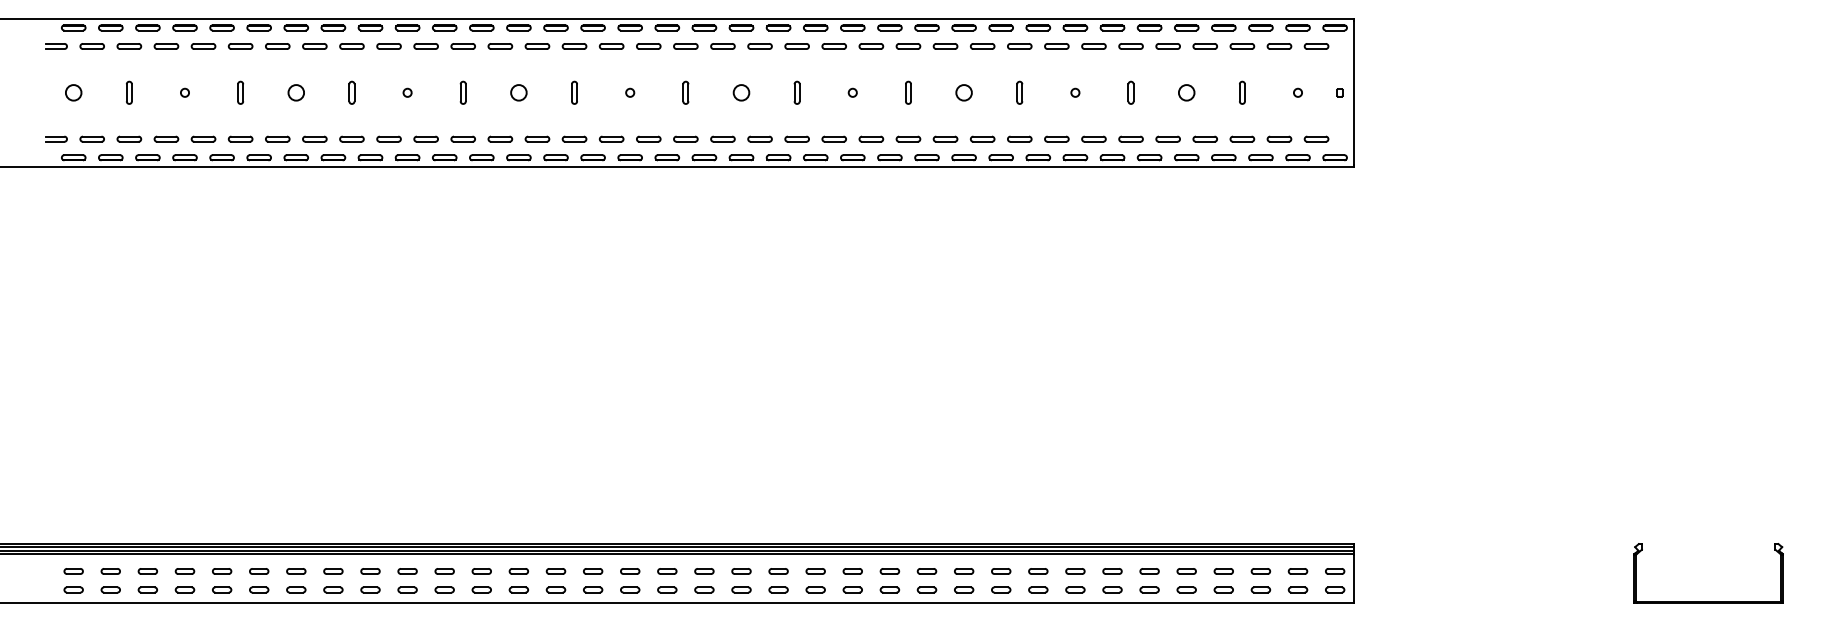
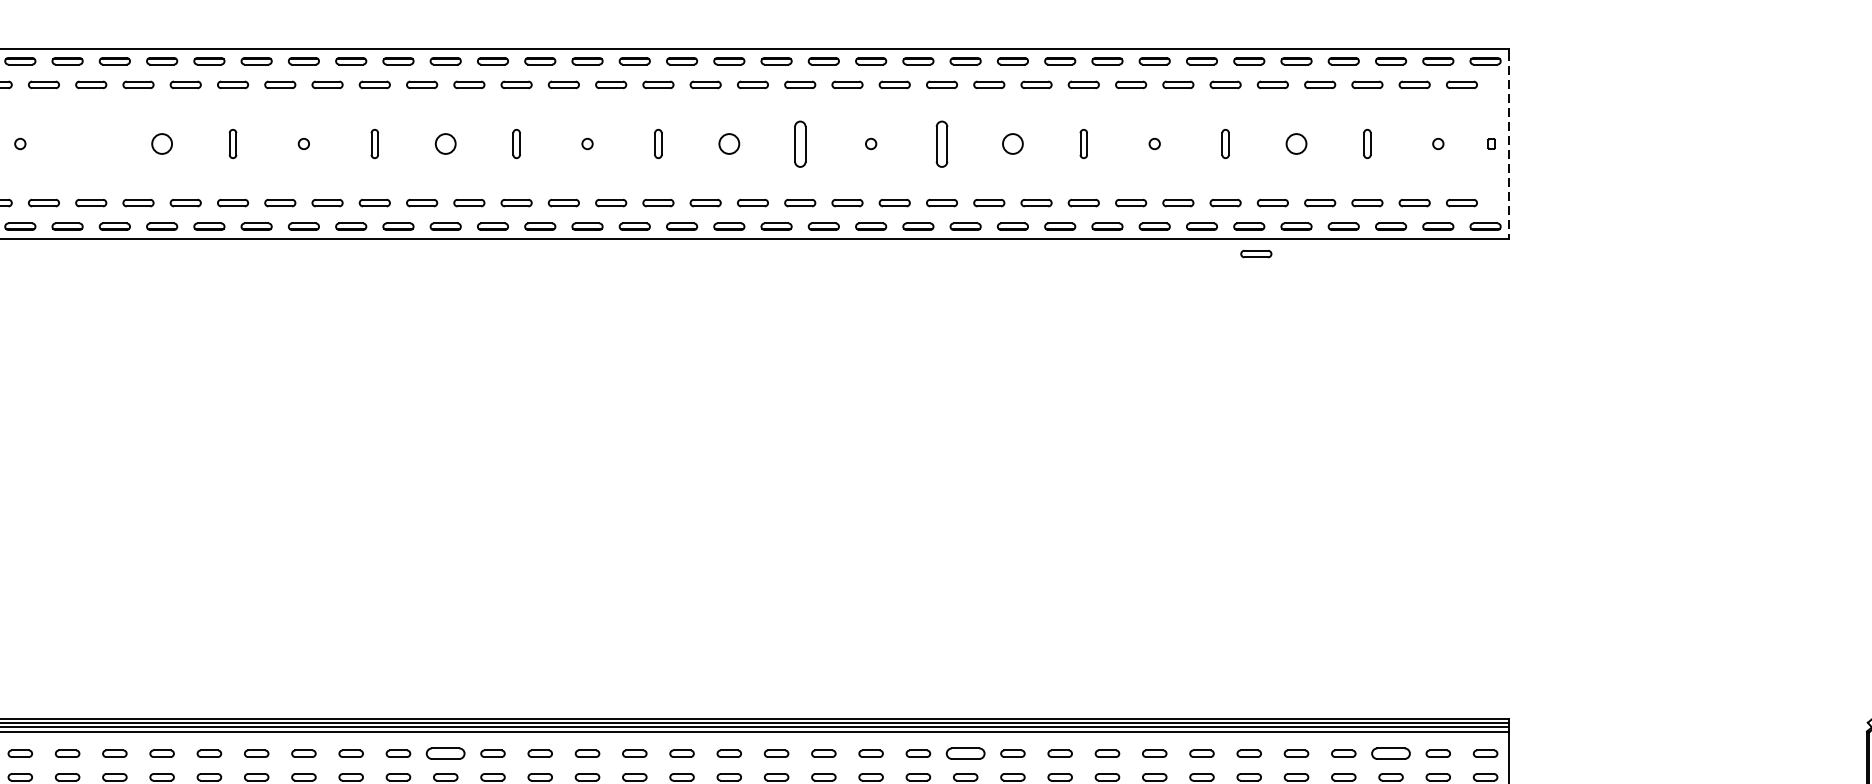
part: (240, 92) -> (91, 143), removed
part: (796, 92) -> (799, 143), size x1.6
part: (908, 92) -> (942, 143), size x1.6
line: (1353, 92) -> (1509, 143), solid -> dashed
part: (1154, 178) -> (1255, 253), added
part: (518, 571) -> (445, 753), size x1.6
part: (926, 571) -> (965, 753), size x1.6
part: (1260, 571) -> (1390, 753), size x1.6

